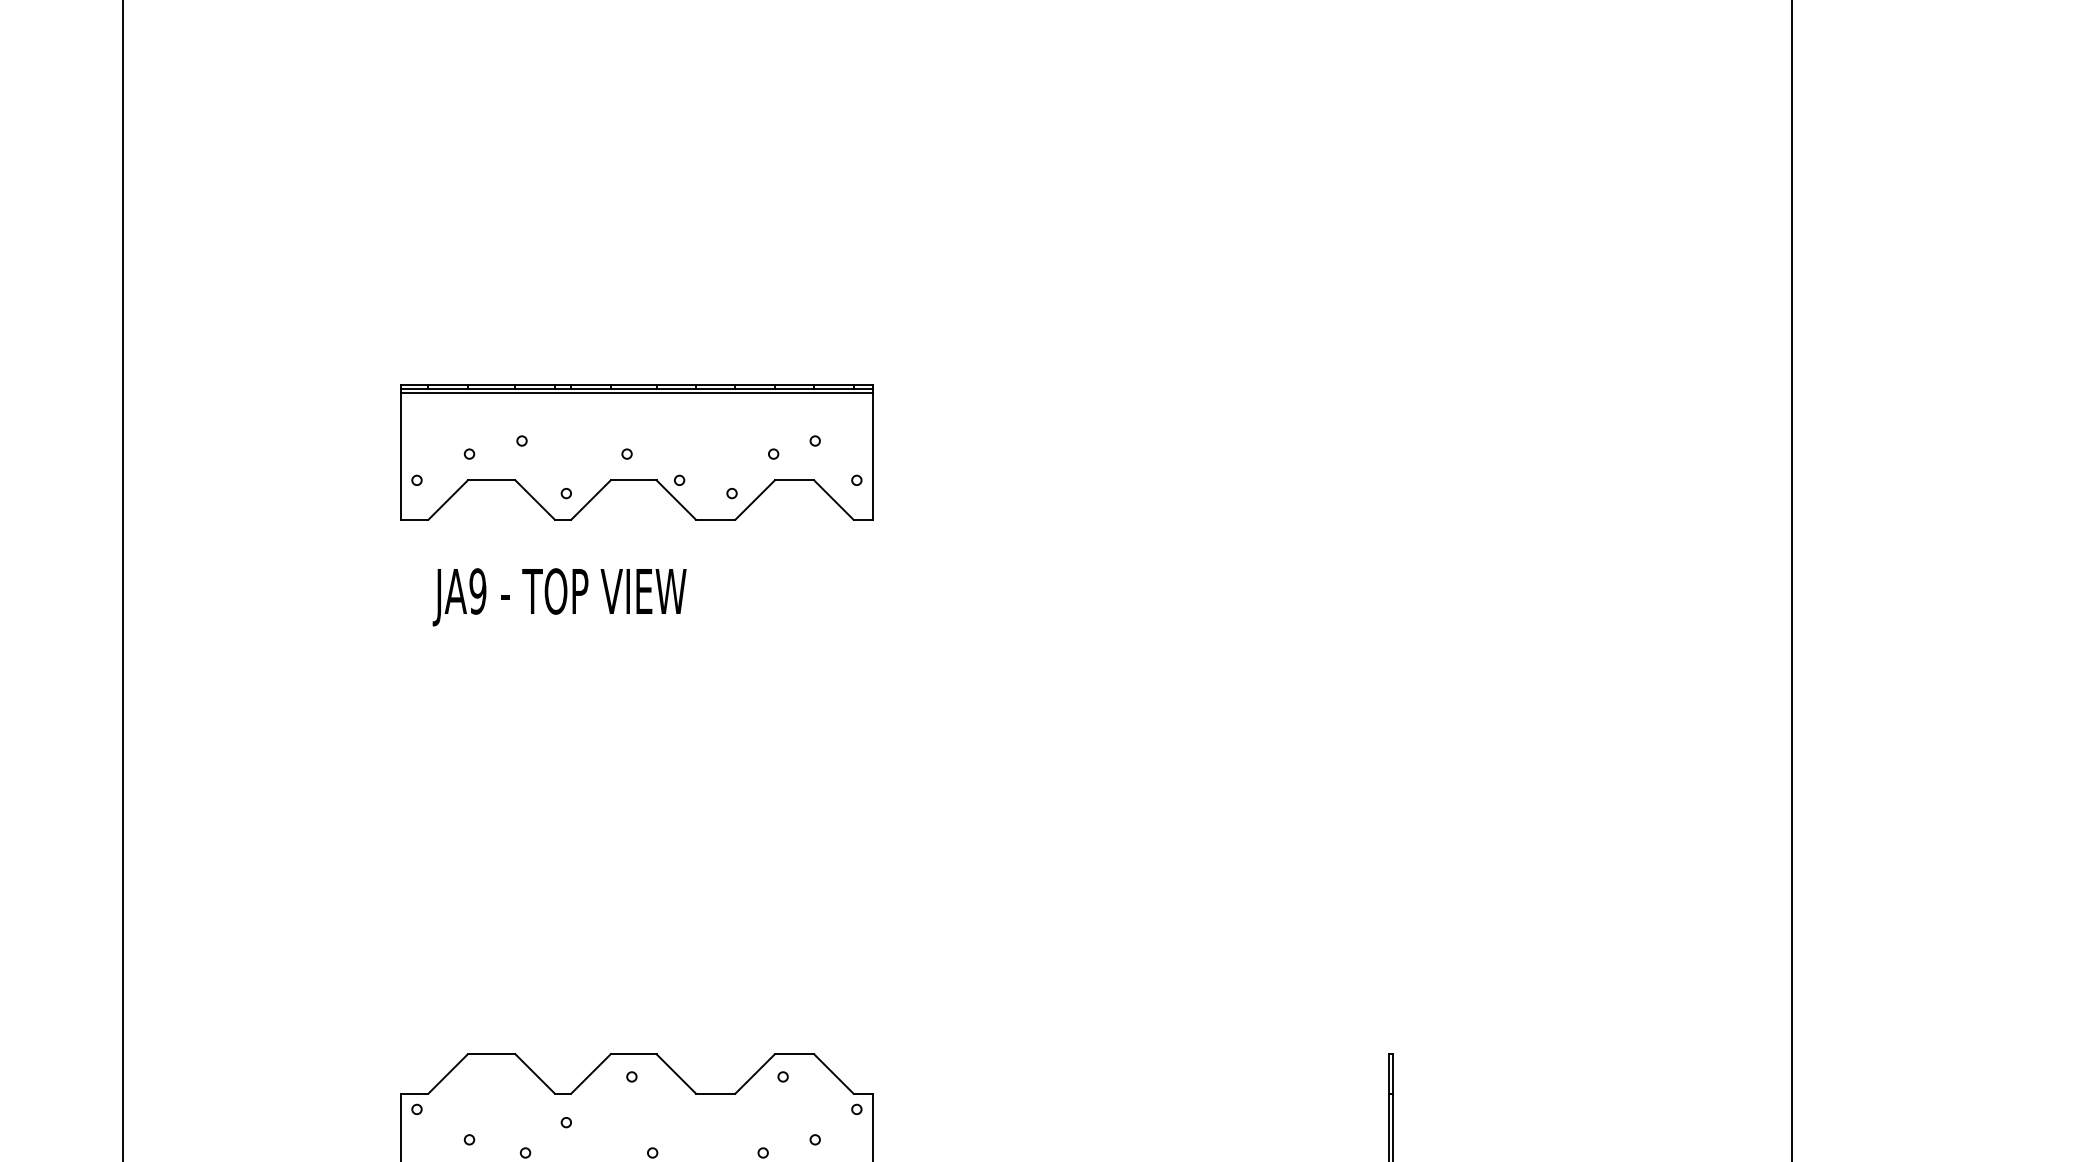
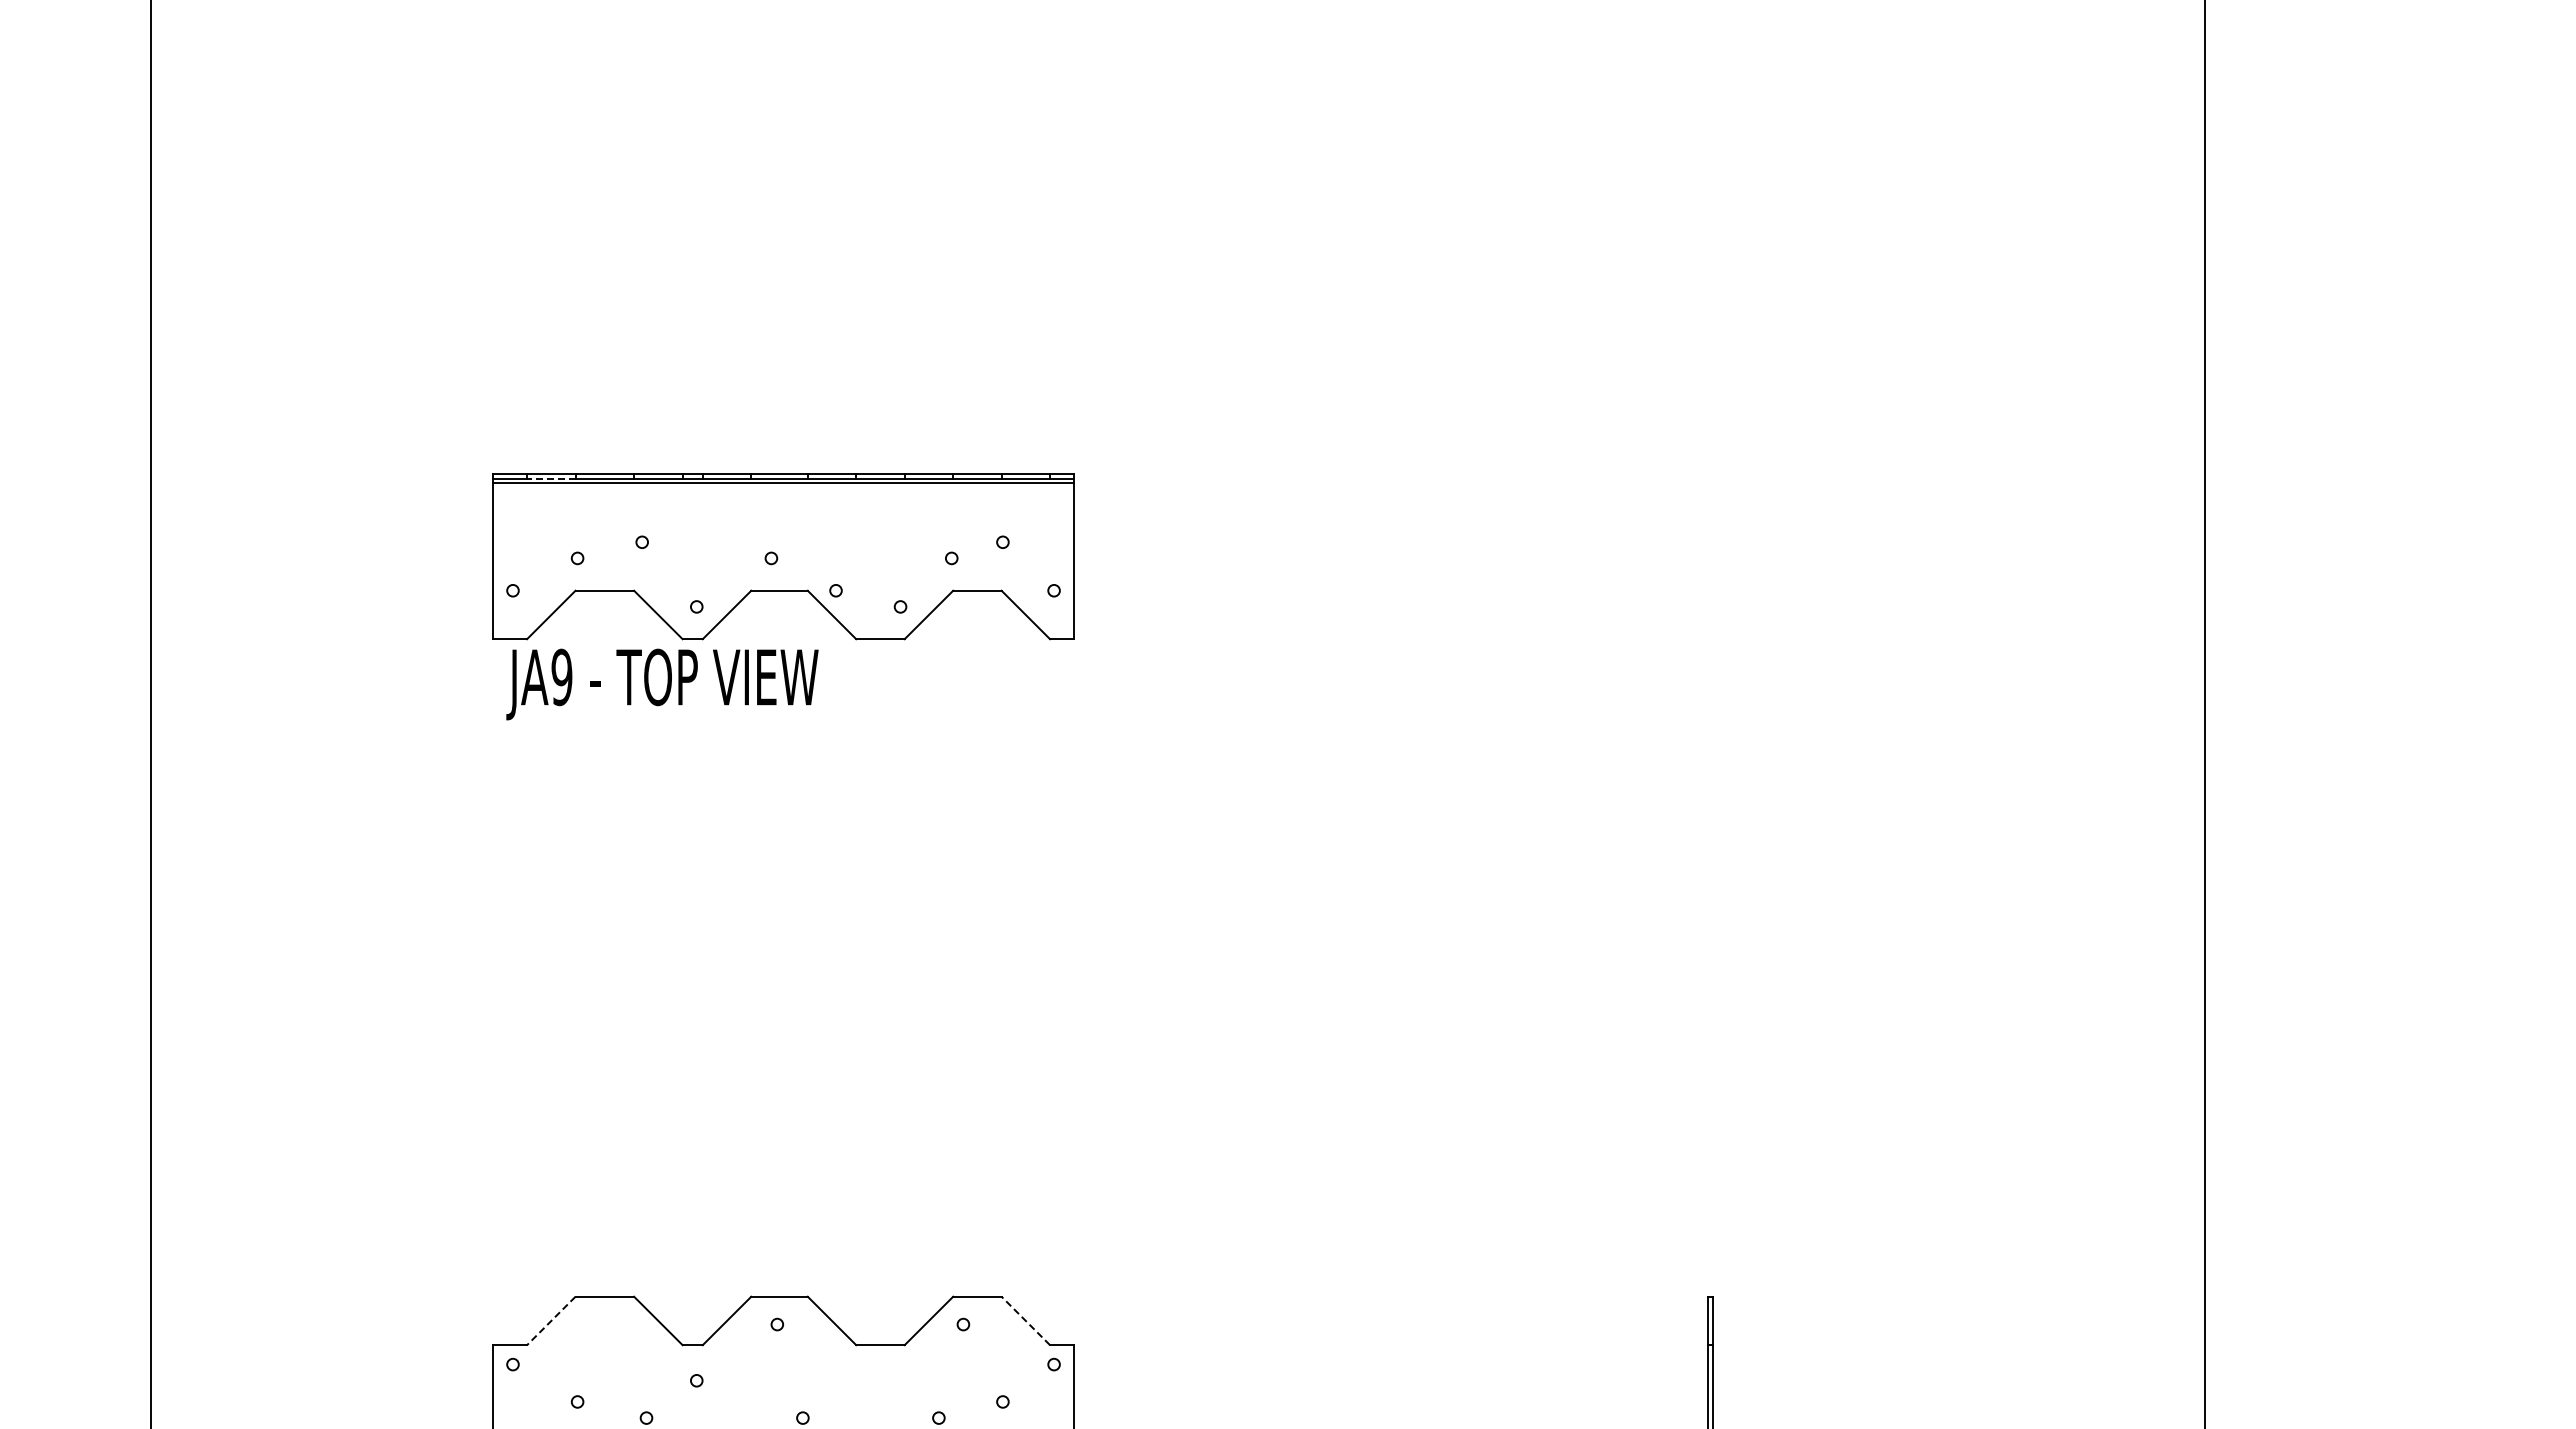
line: (447, 389) -> (550, 478), solid -> dashed
text: (559, 597) -> (662, 684), moved
line: (833, 1073) -> (1025, 1320), solid -> dashed
line: (447, 1074) -> (550, 1321), solid -> dashed

